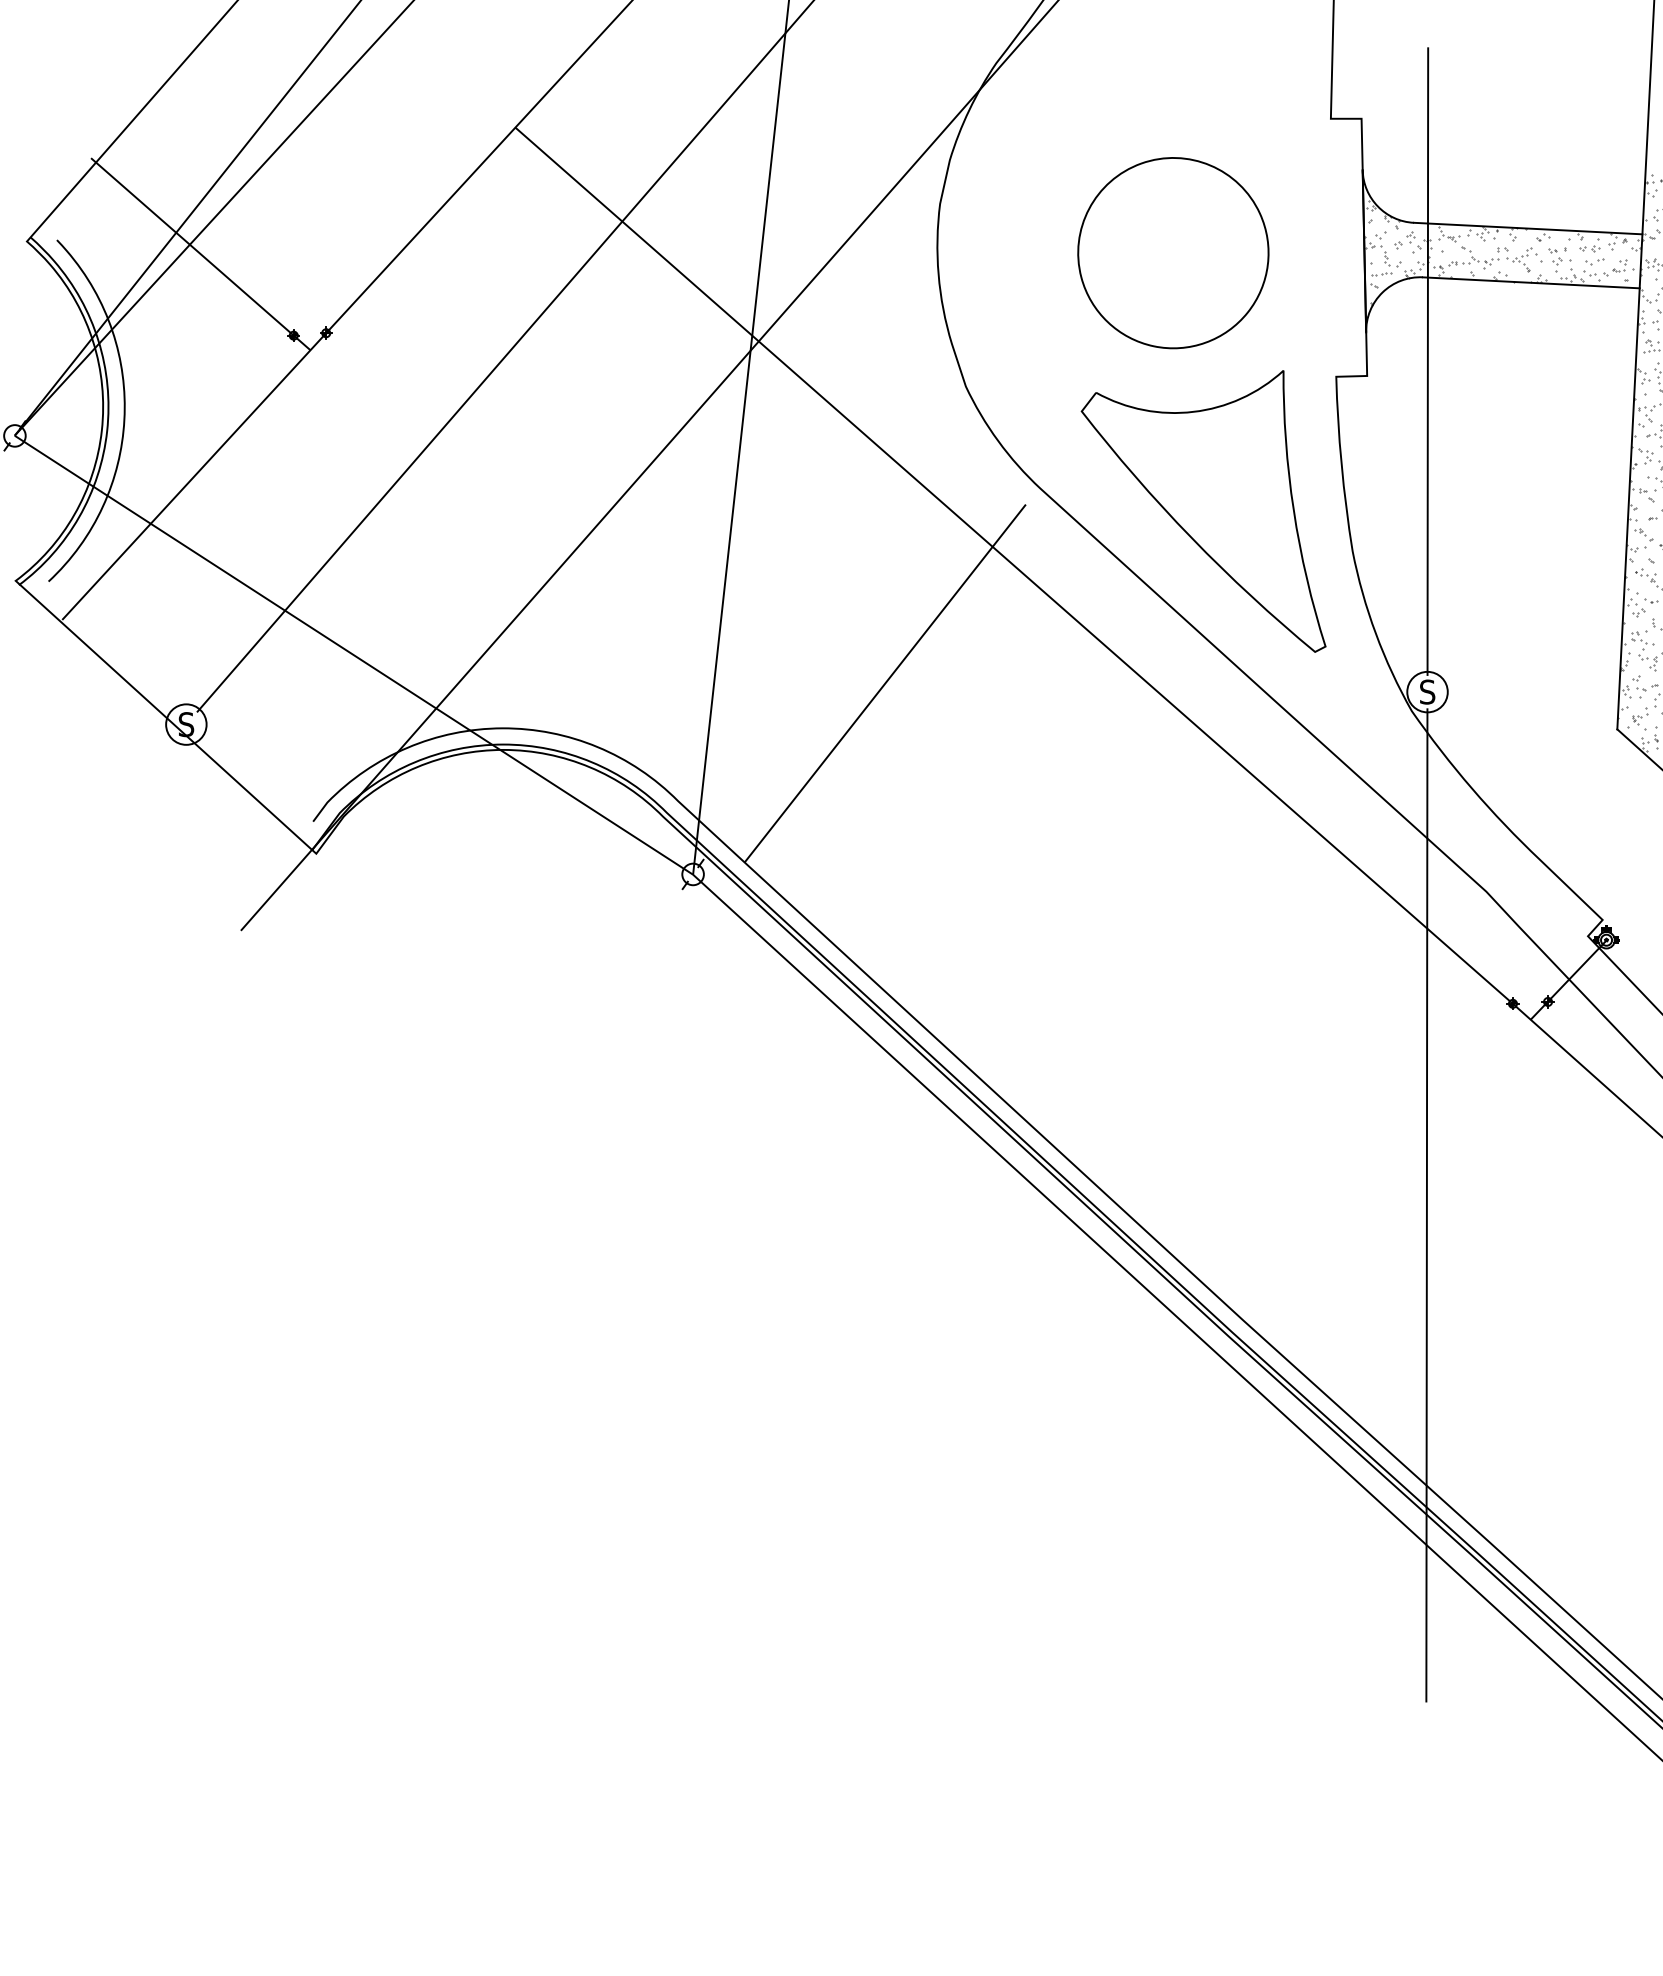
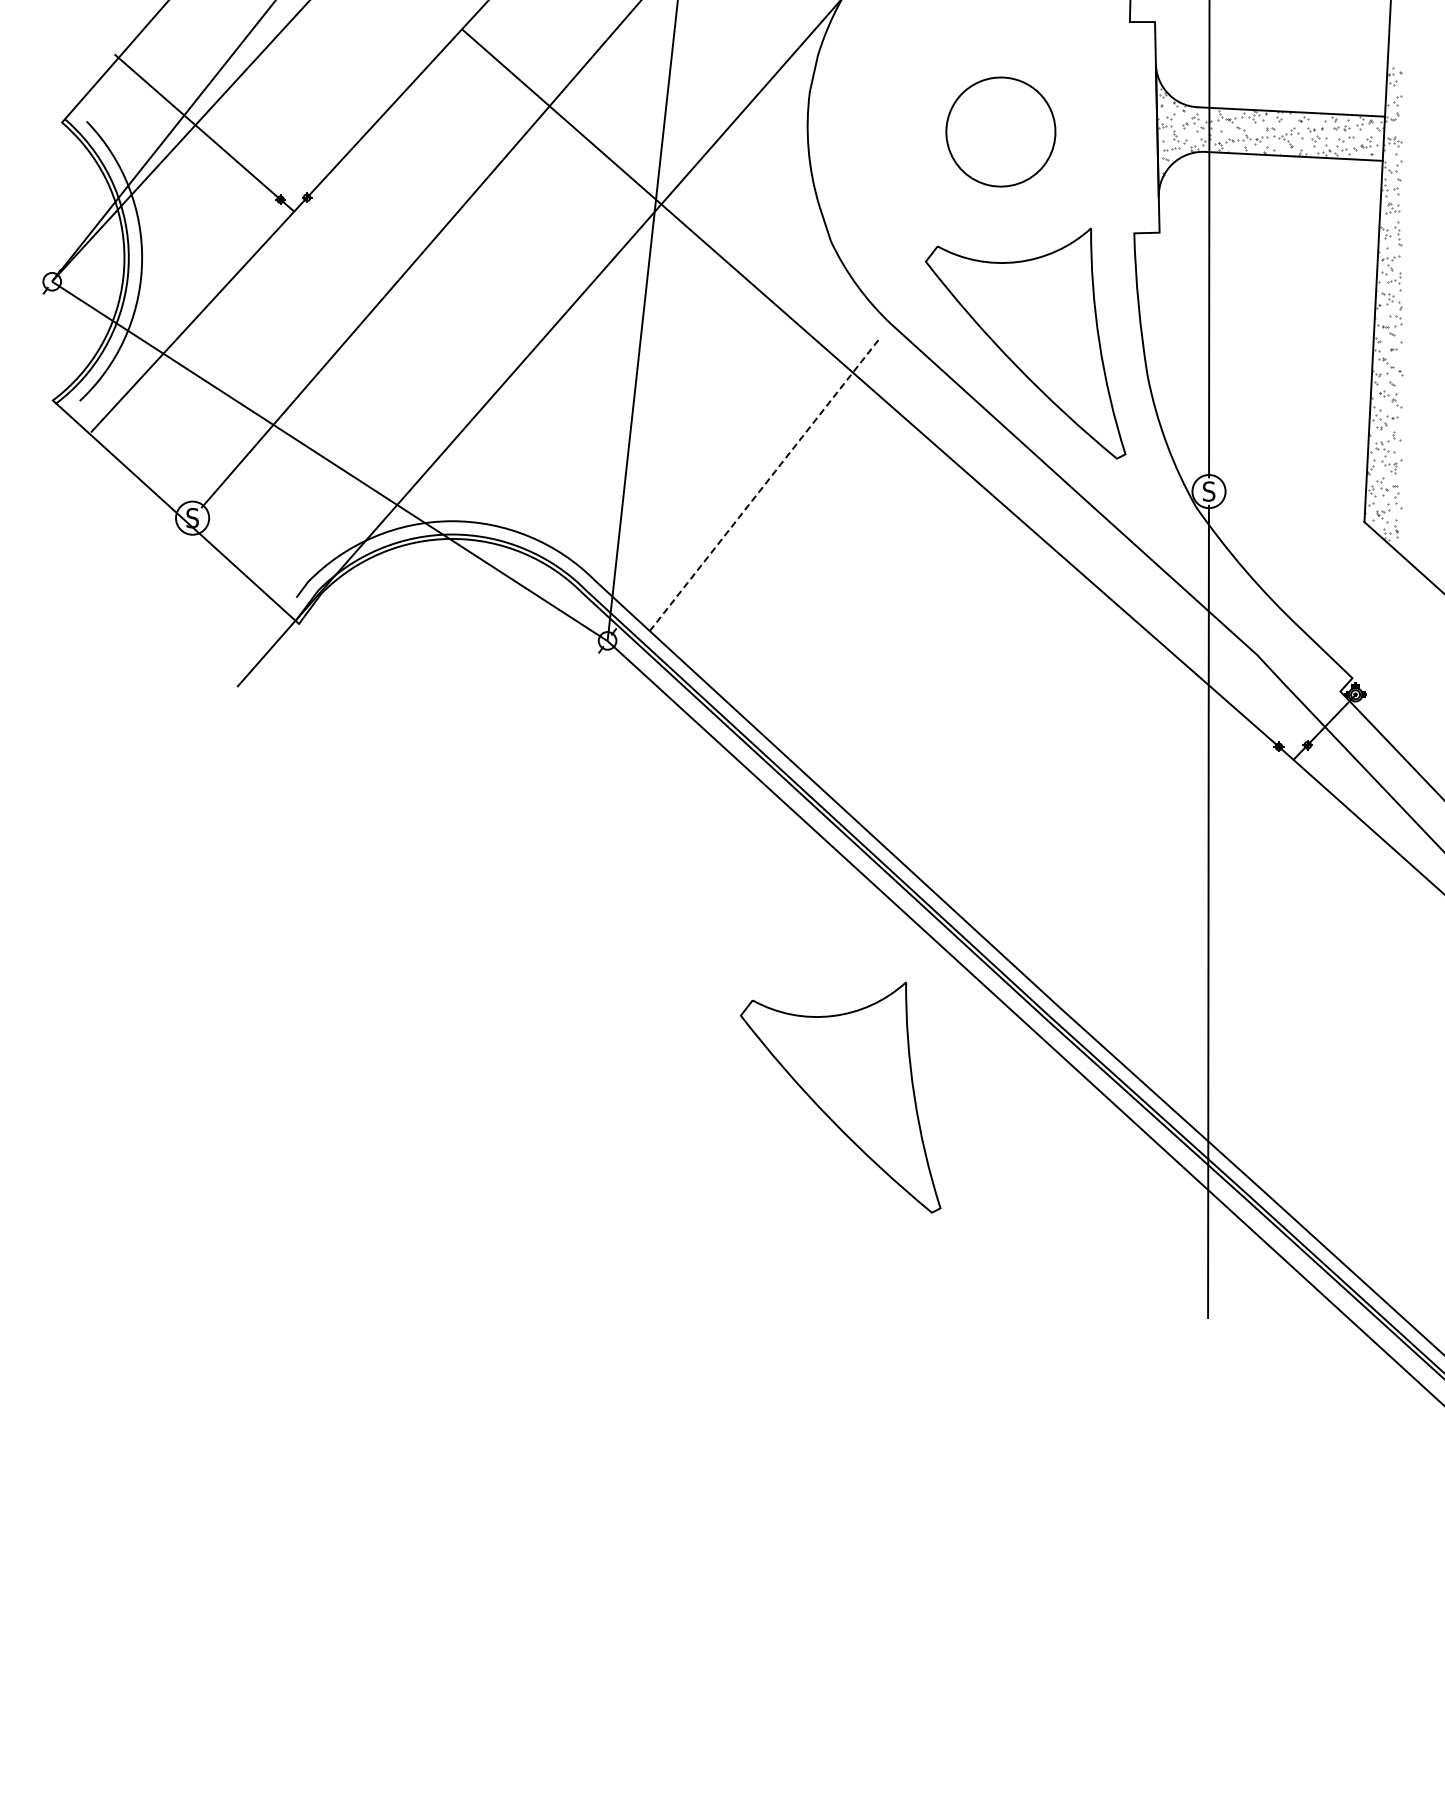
part: (1172, 252) -> (1000, 131), size x0.7
line: (885, 683) -> (765, 484), solid -> dashed
part: (977, 1432) -> (840, 1097), added

